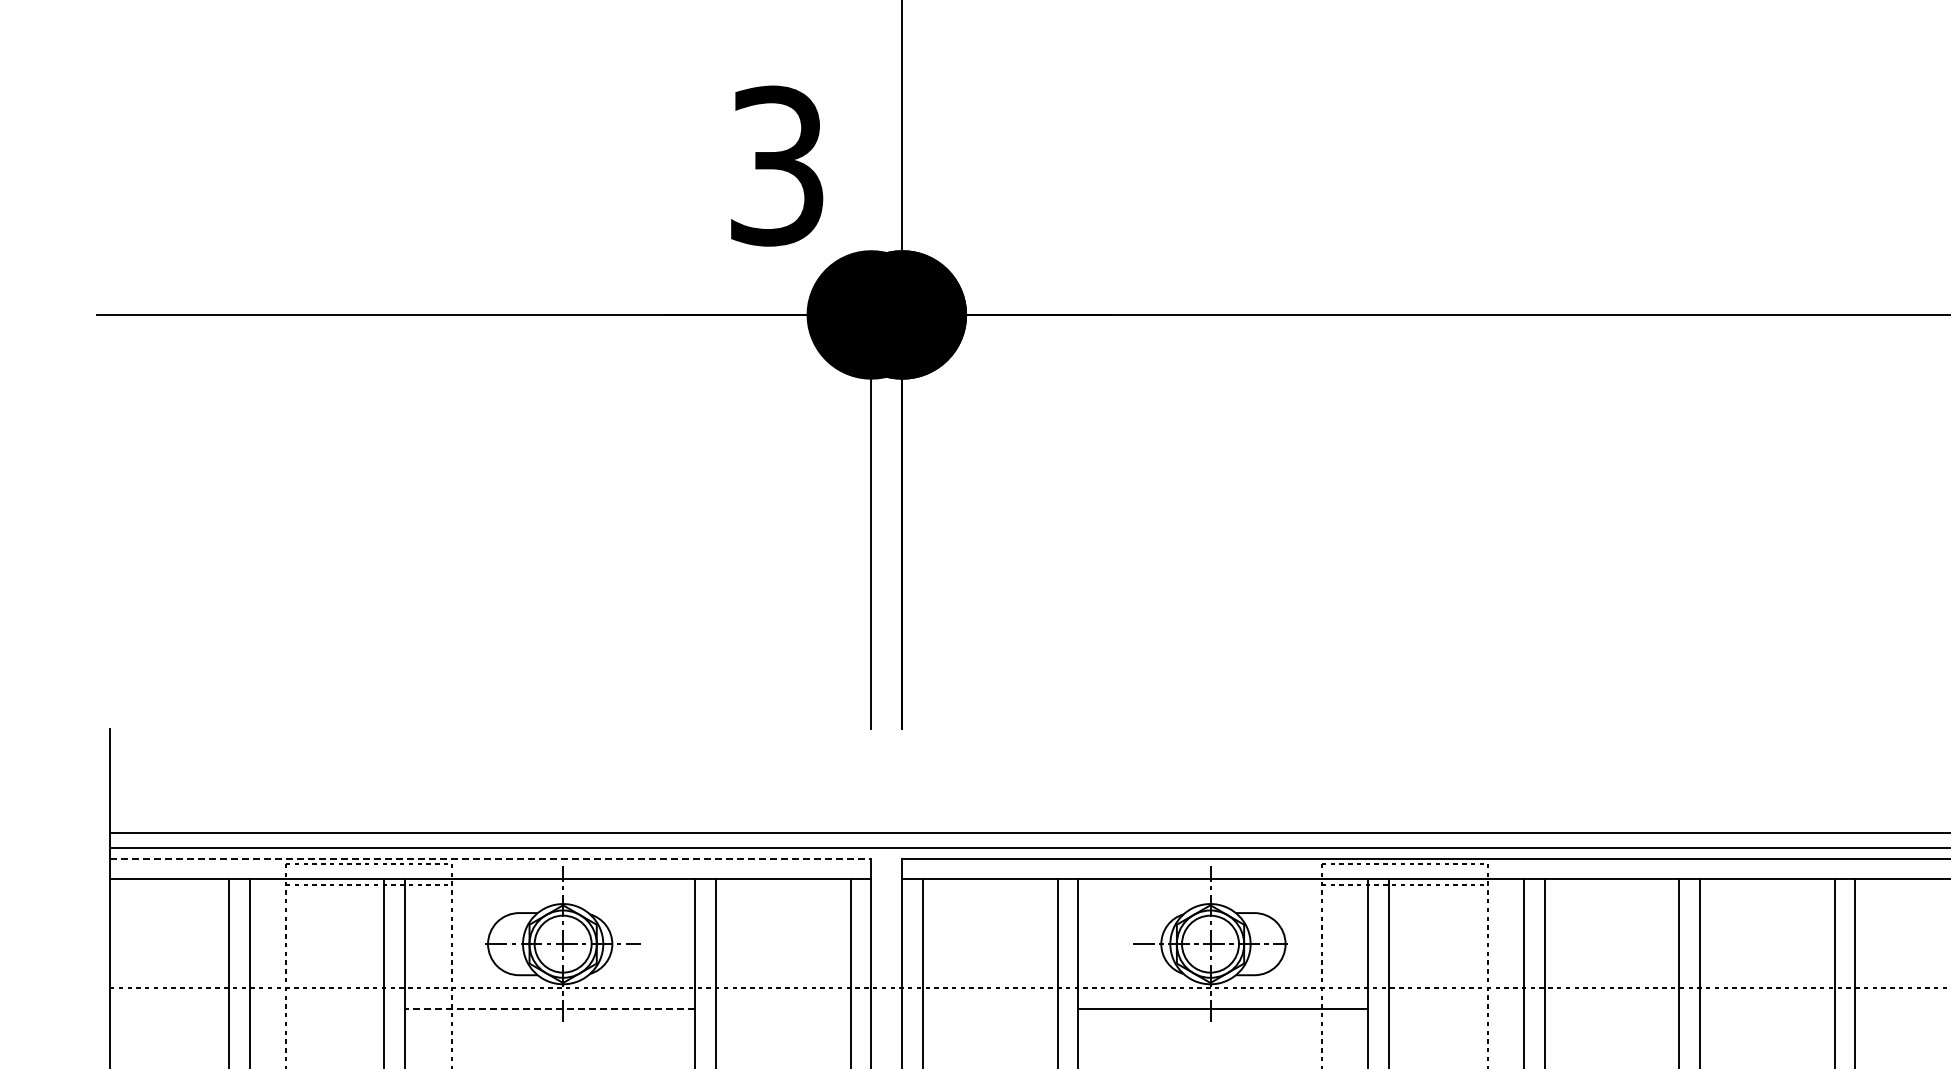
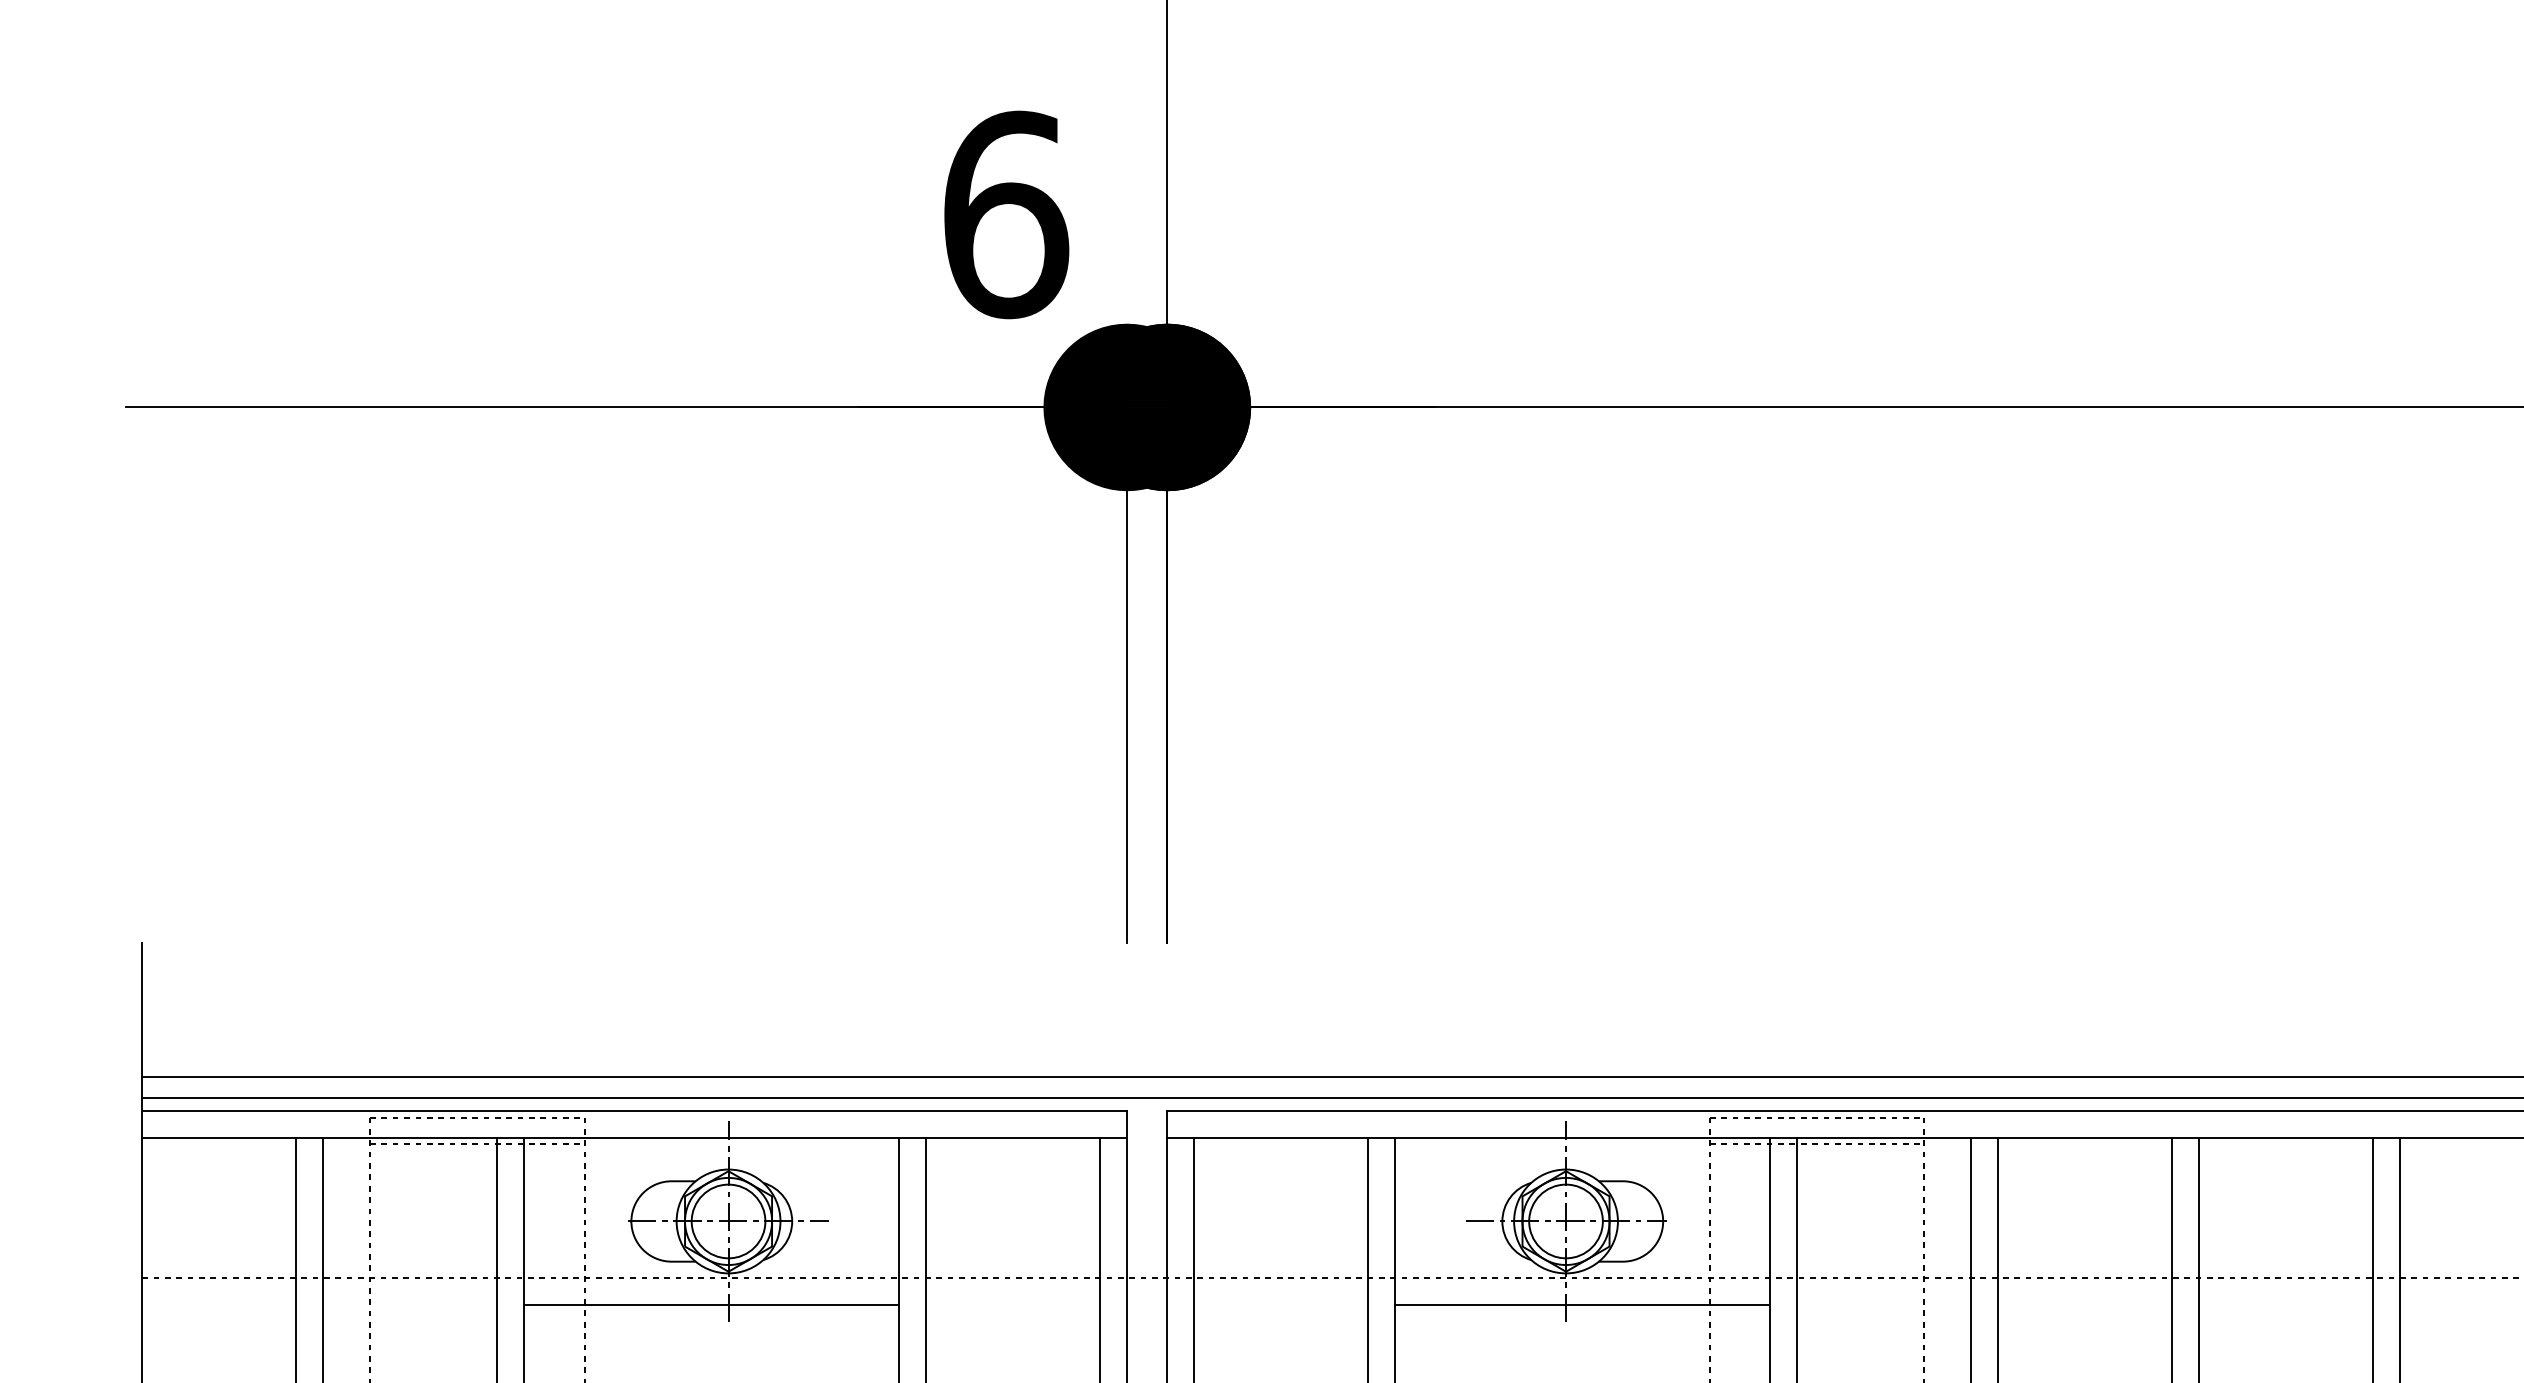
text: (778, 165) -> (1007, 214), 3 -> 6
line: (490, 858) -> (634, 1110), dashed -> solid
line: (549, 1008) -> (710, 1304), dashed -> solid

